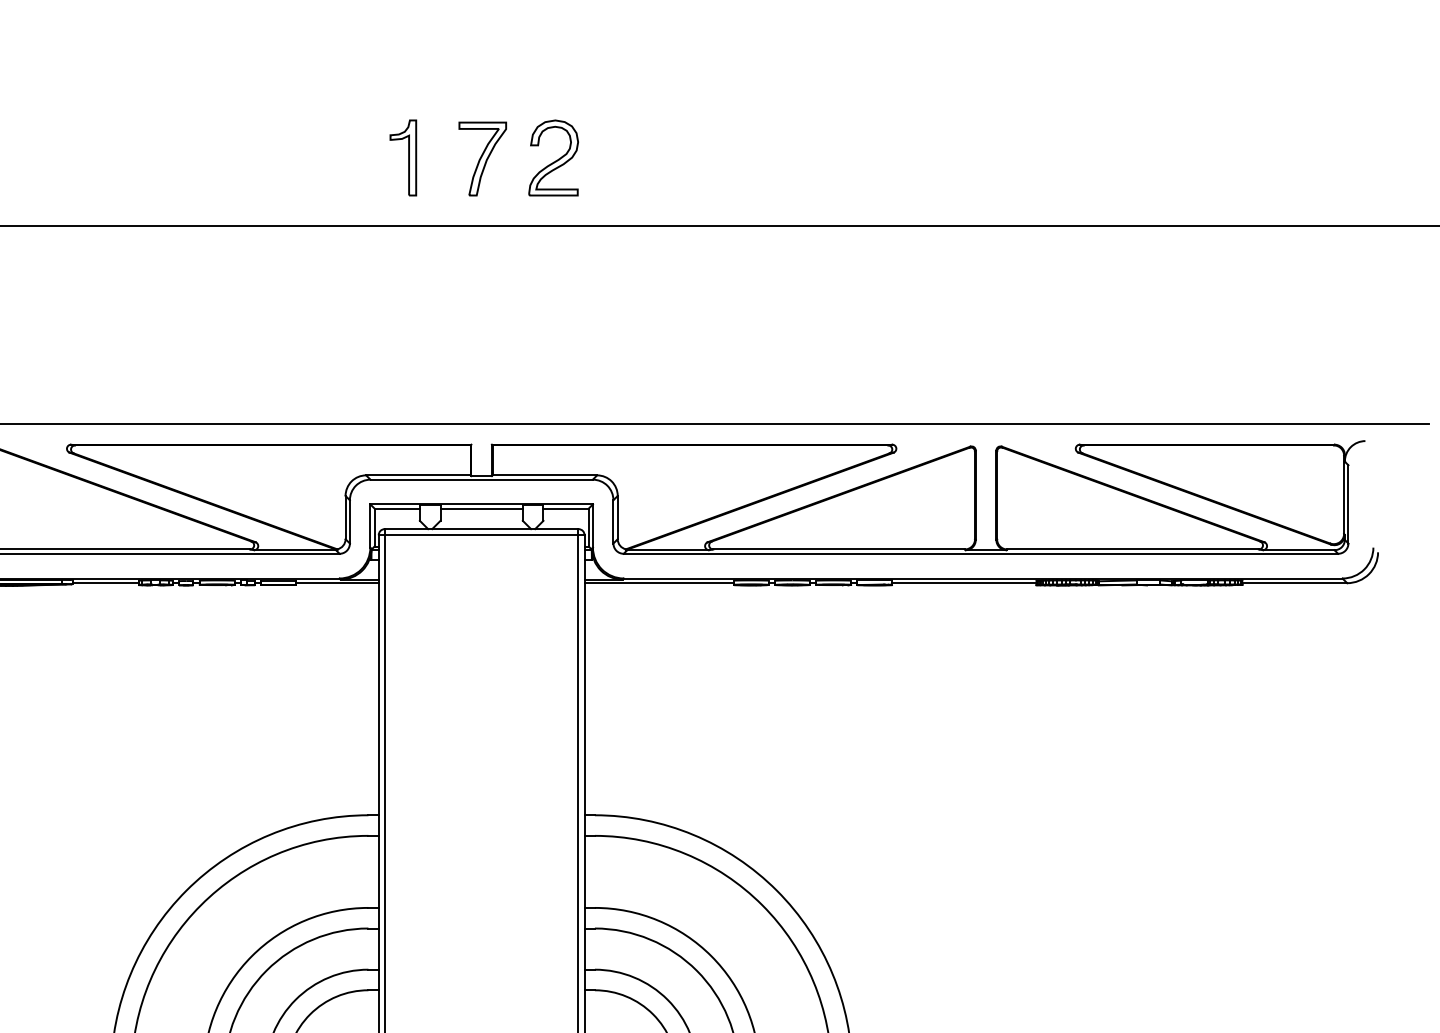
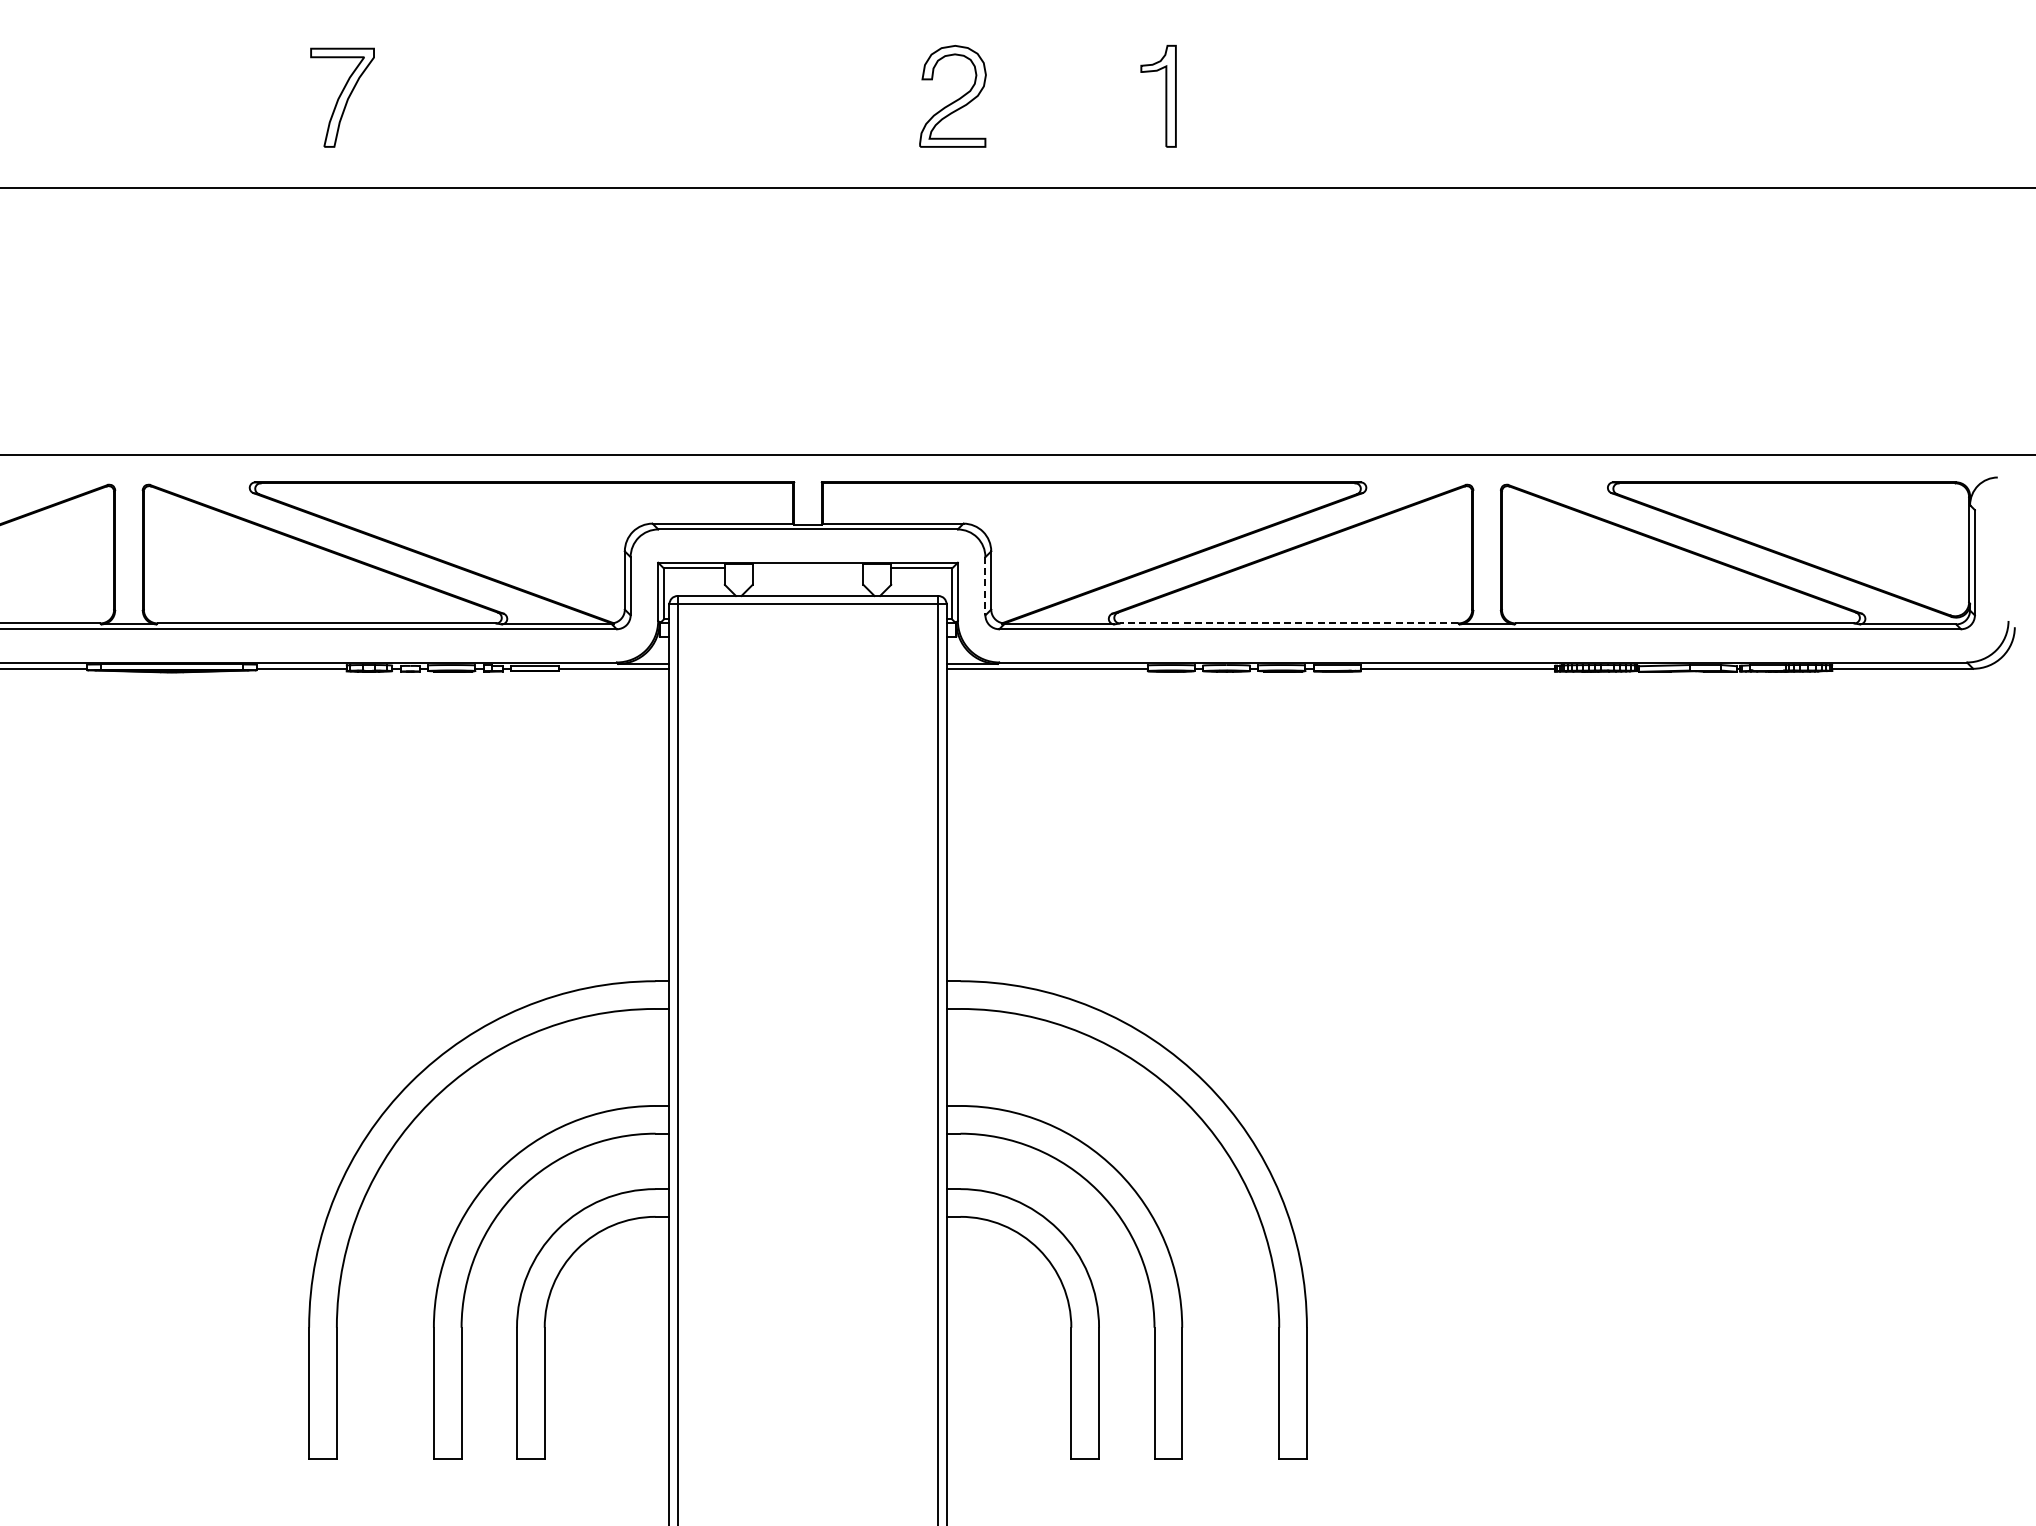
part: (408, 157) -> (1165, 95), moved
part: (482, 158) -> (342, 97), moved
part: (553, 158) -> (952, 96), moved
line: (481, 508) -> (807, 568), removed
line: (613, 522) -> (985, 586), solid -> dashed
line: (838, 549) -> (1288, 623), solid -> dashed

